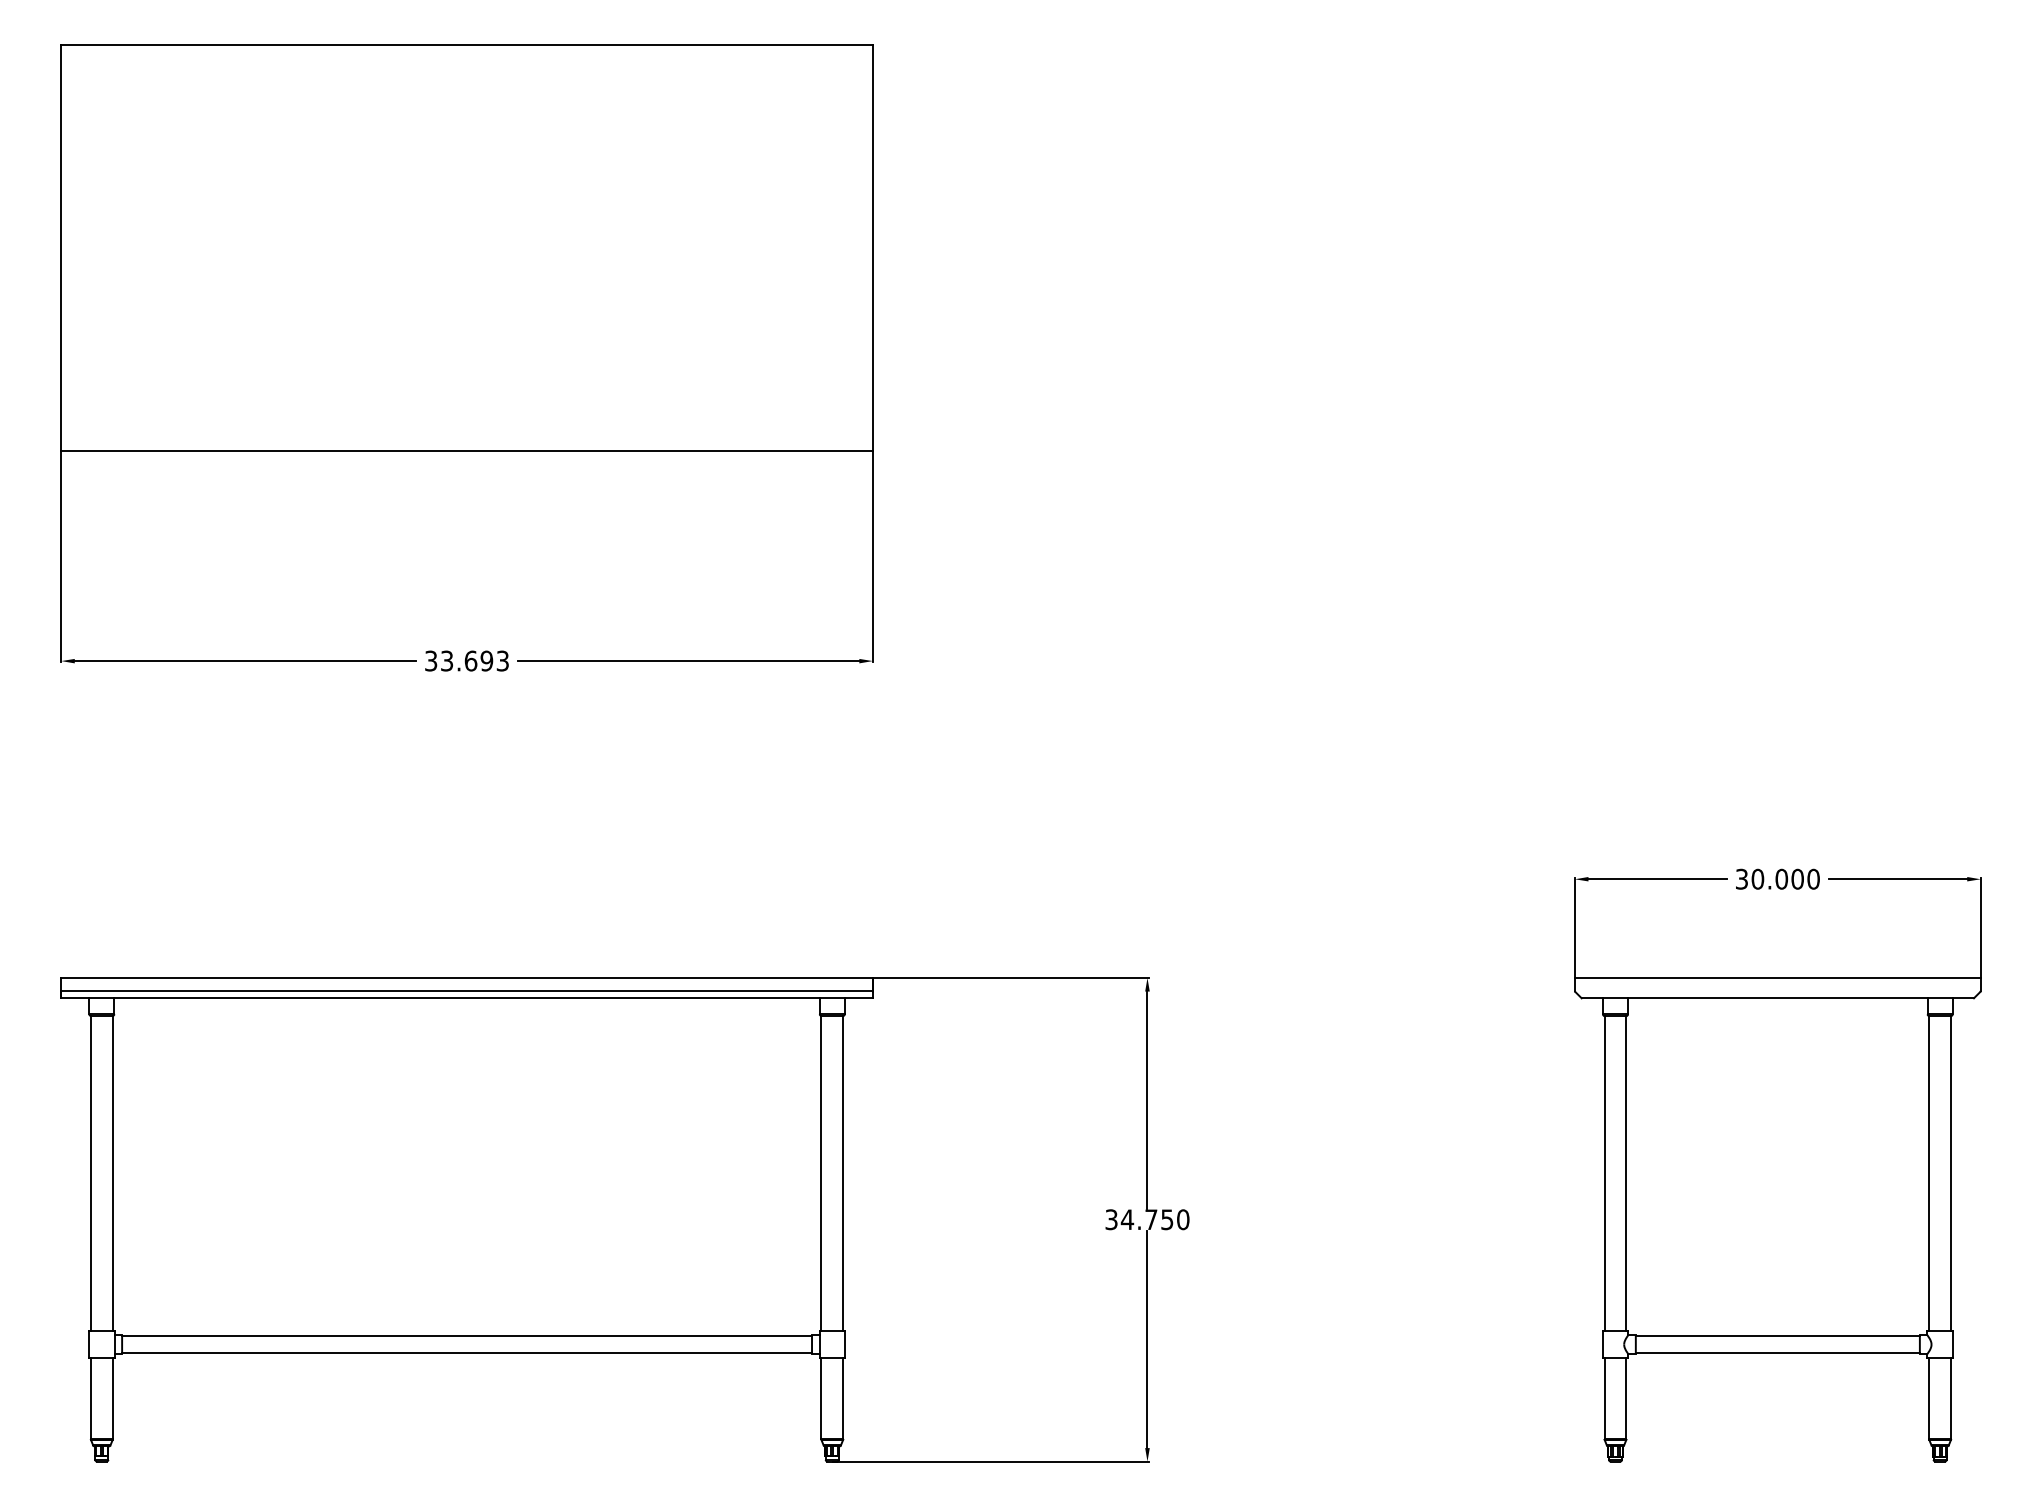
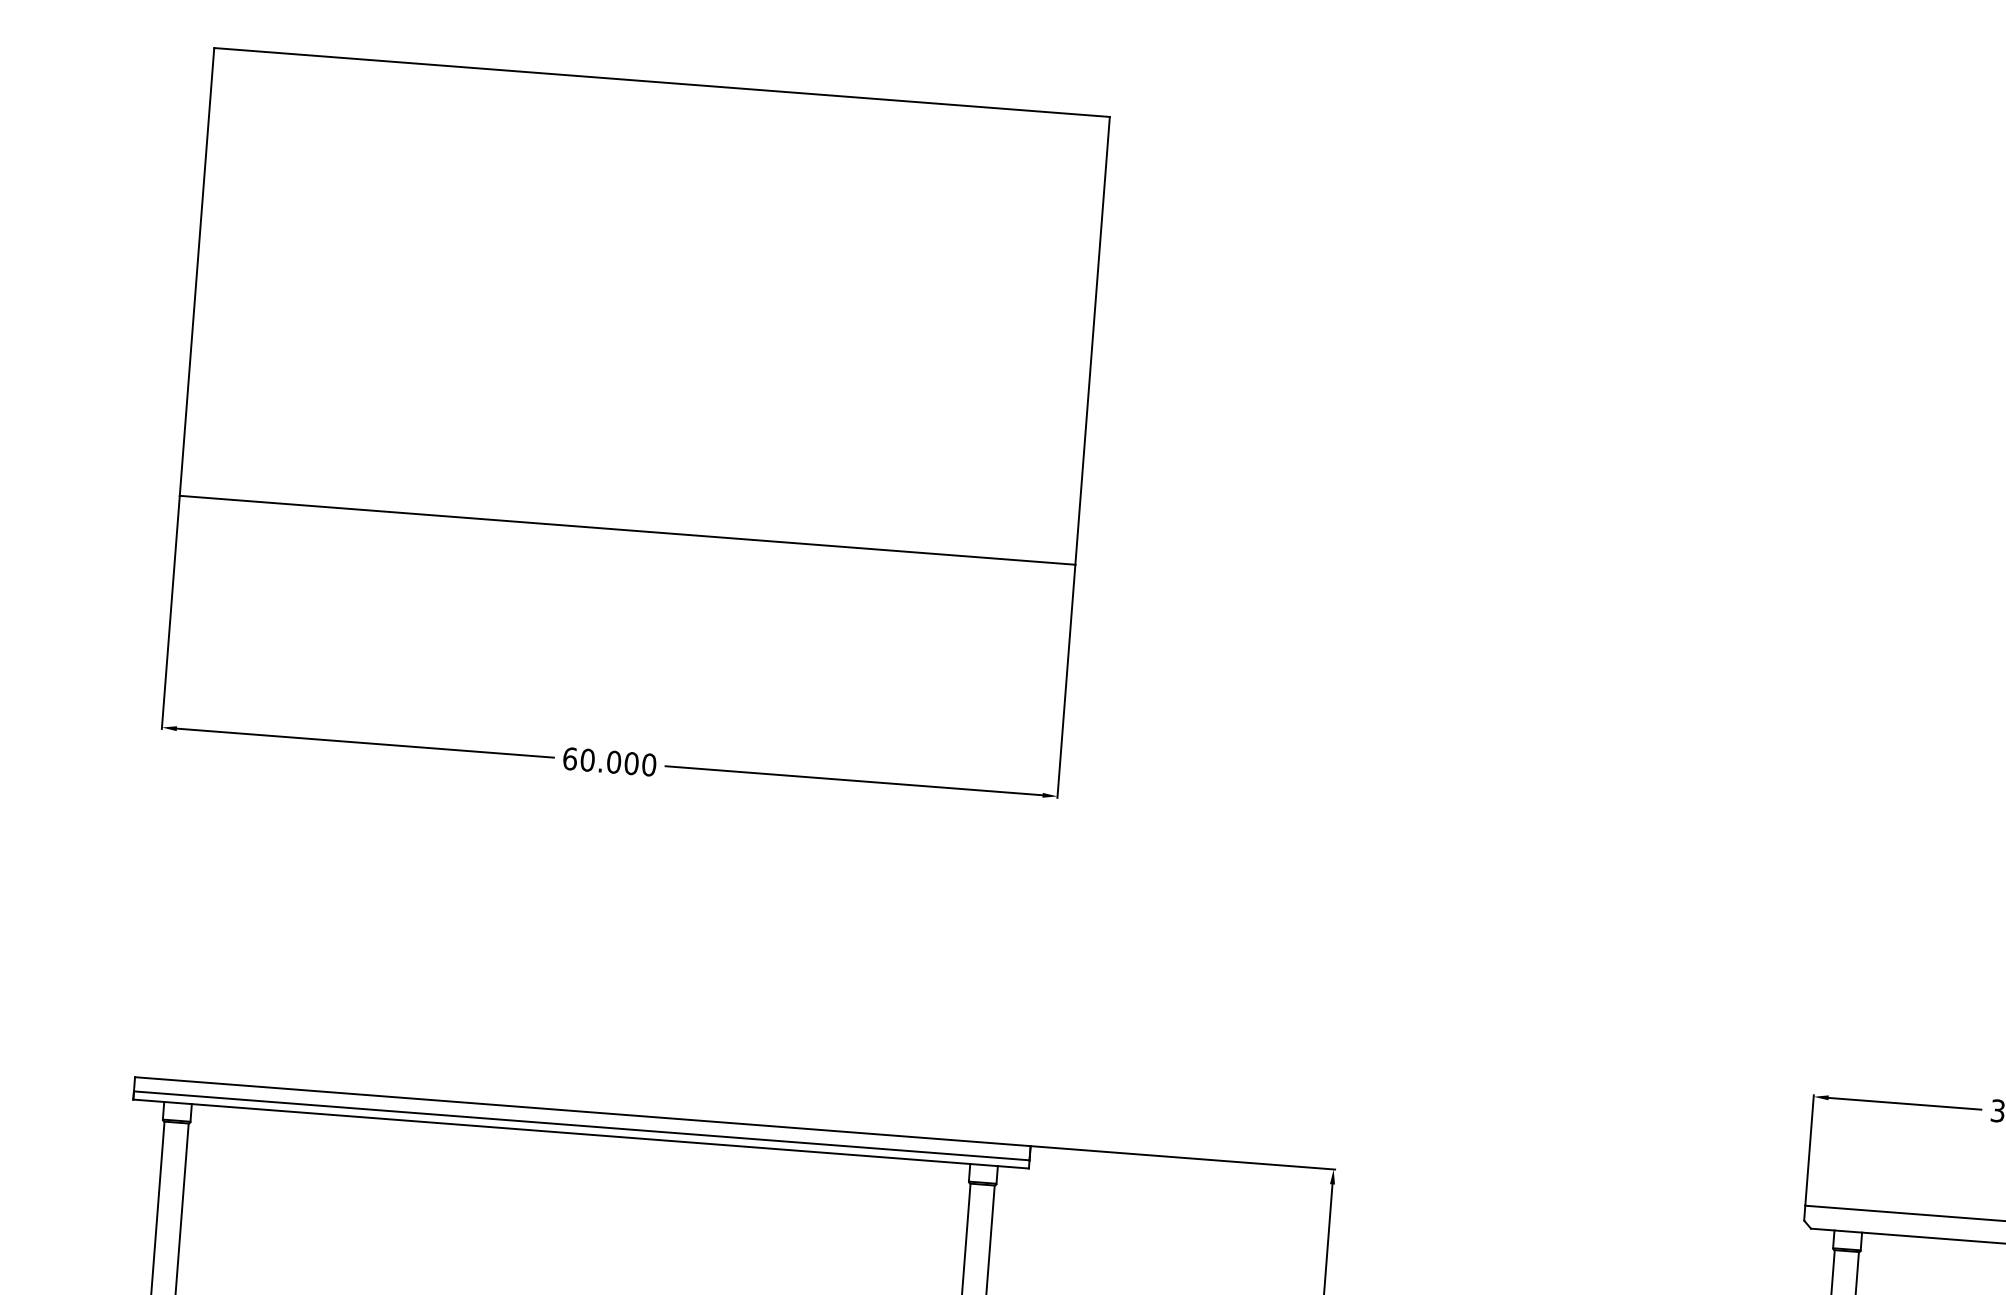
text: (467, 660) -> (610, 761), 33.693 -> 60.000

